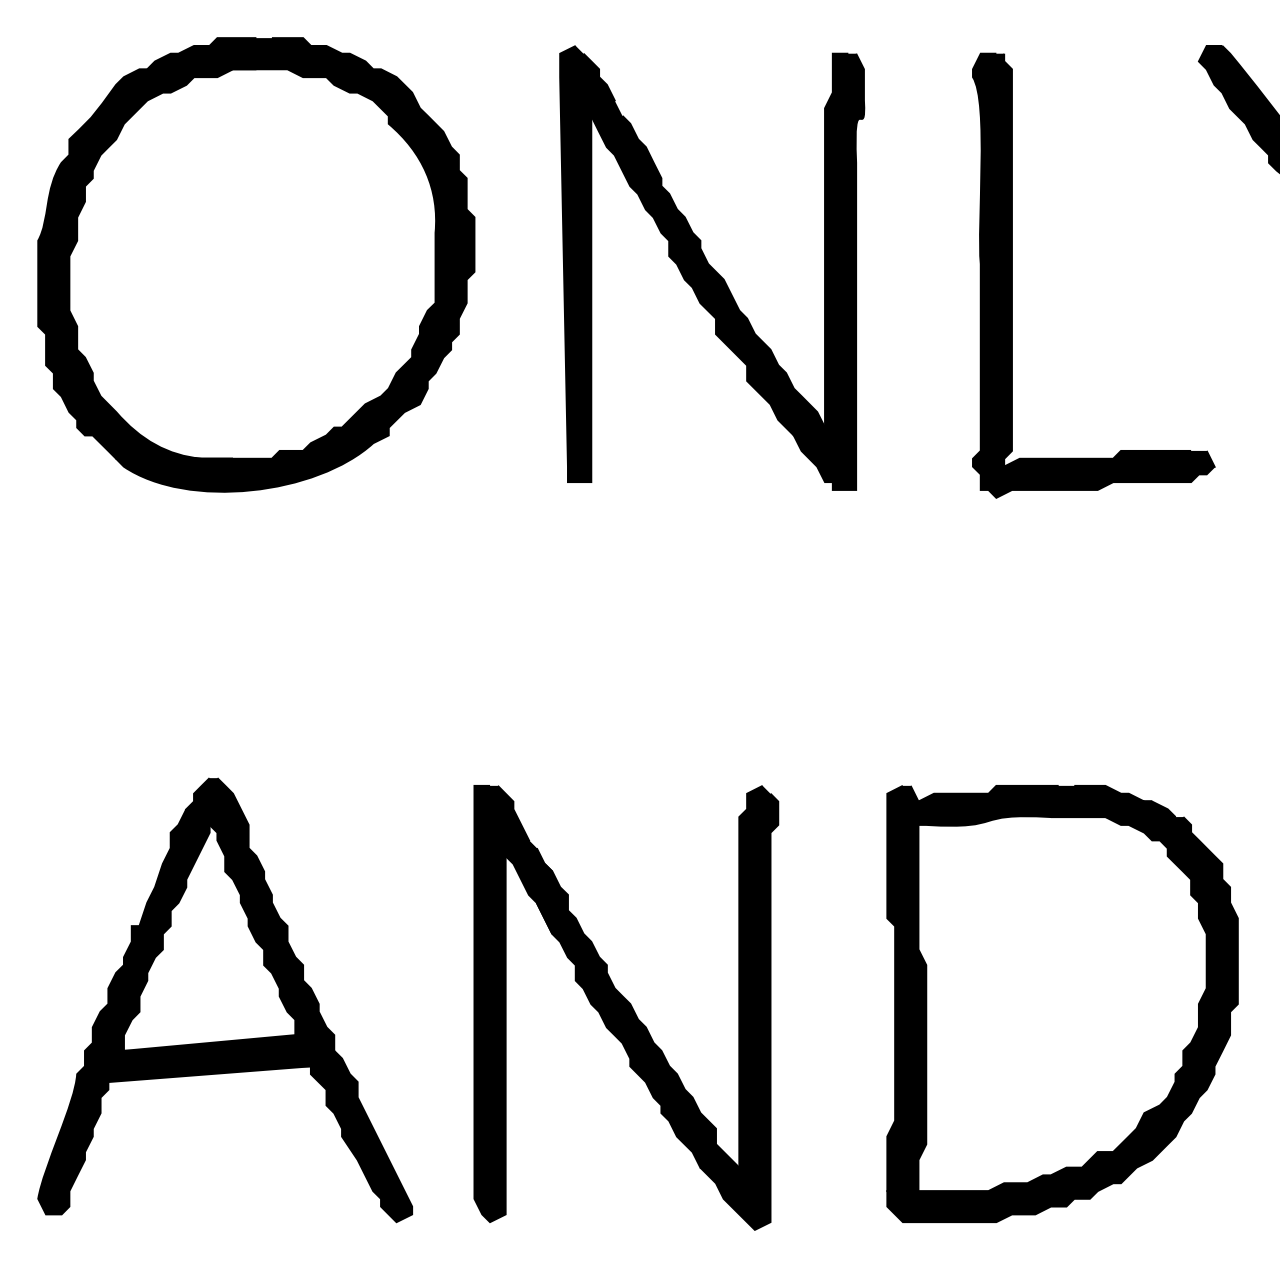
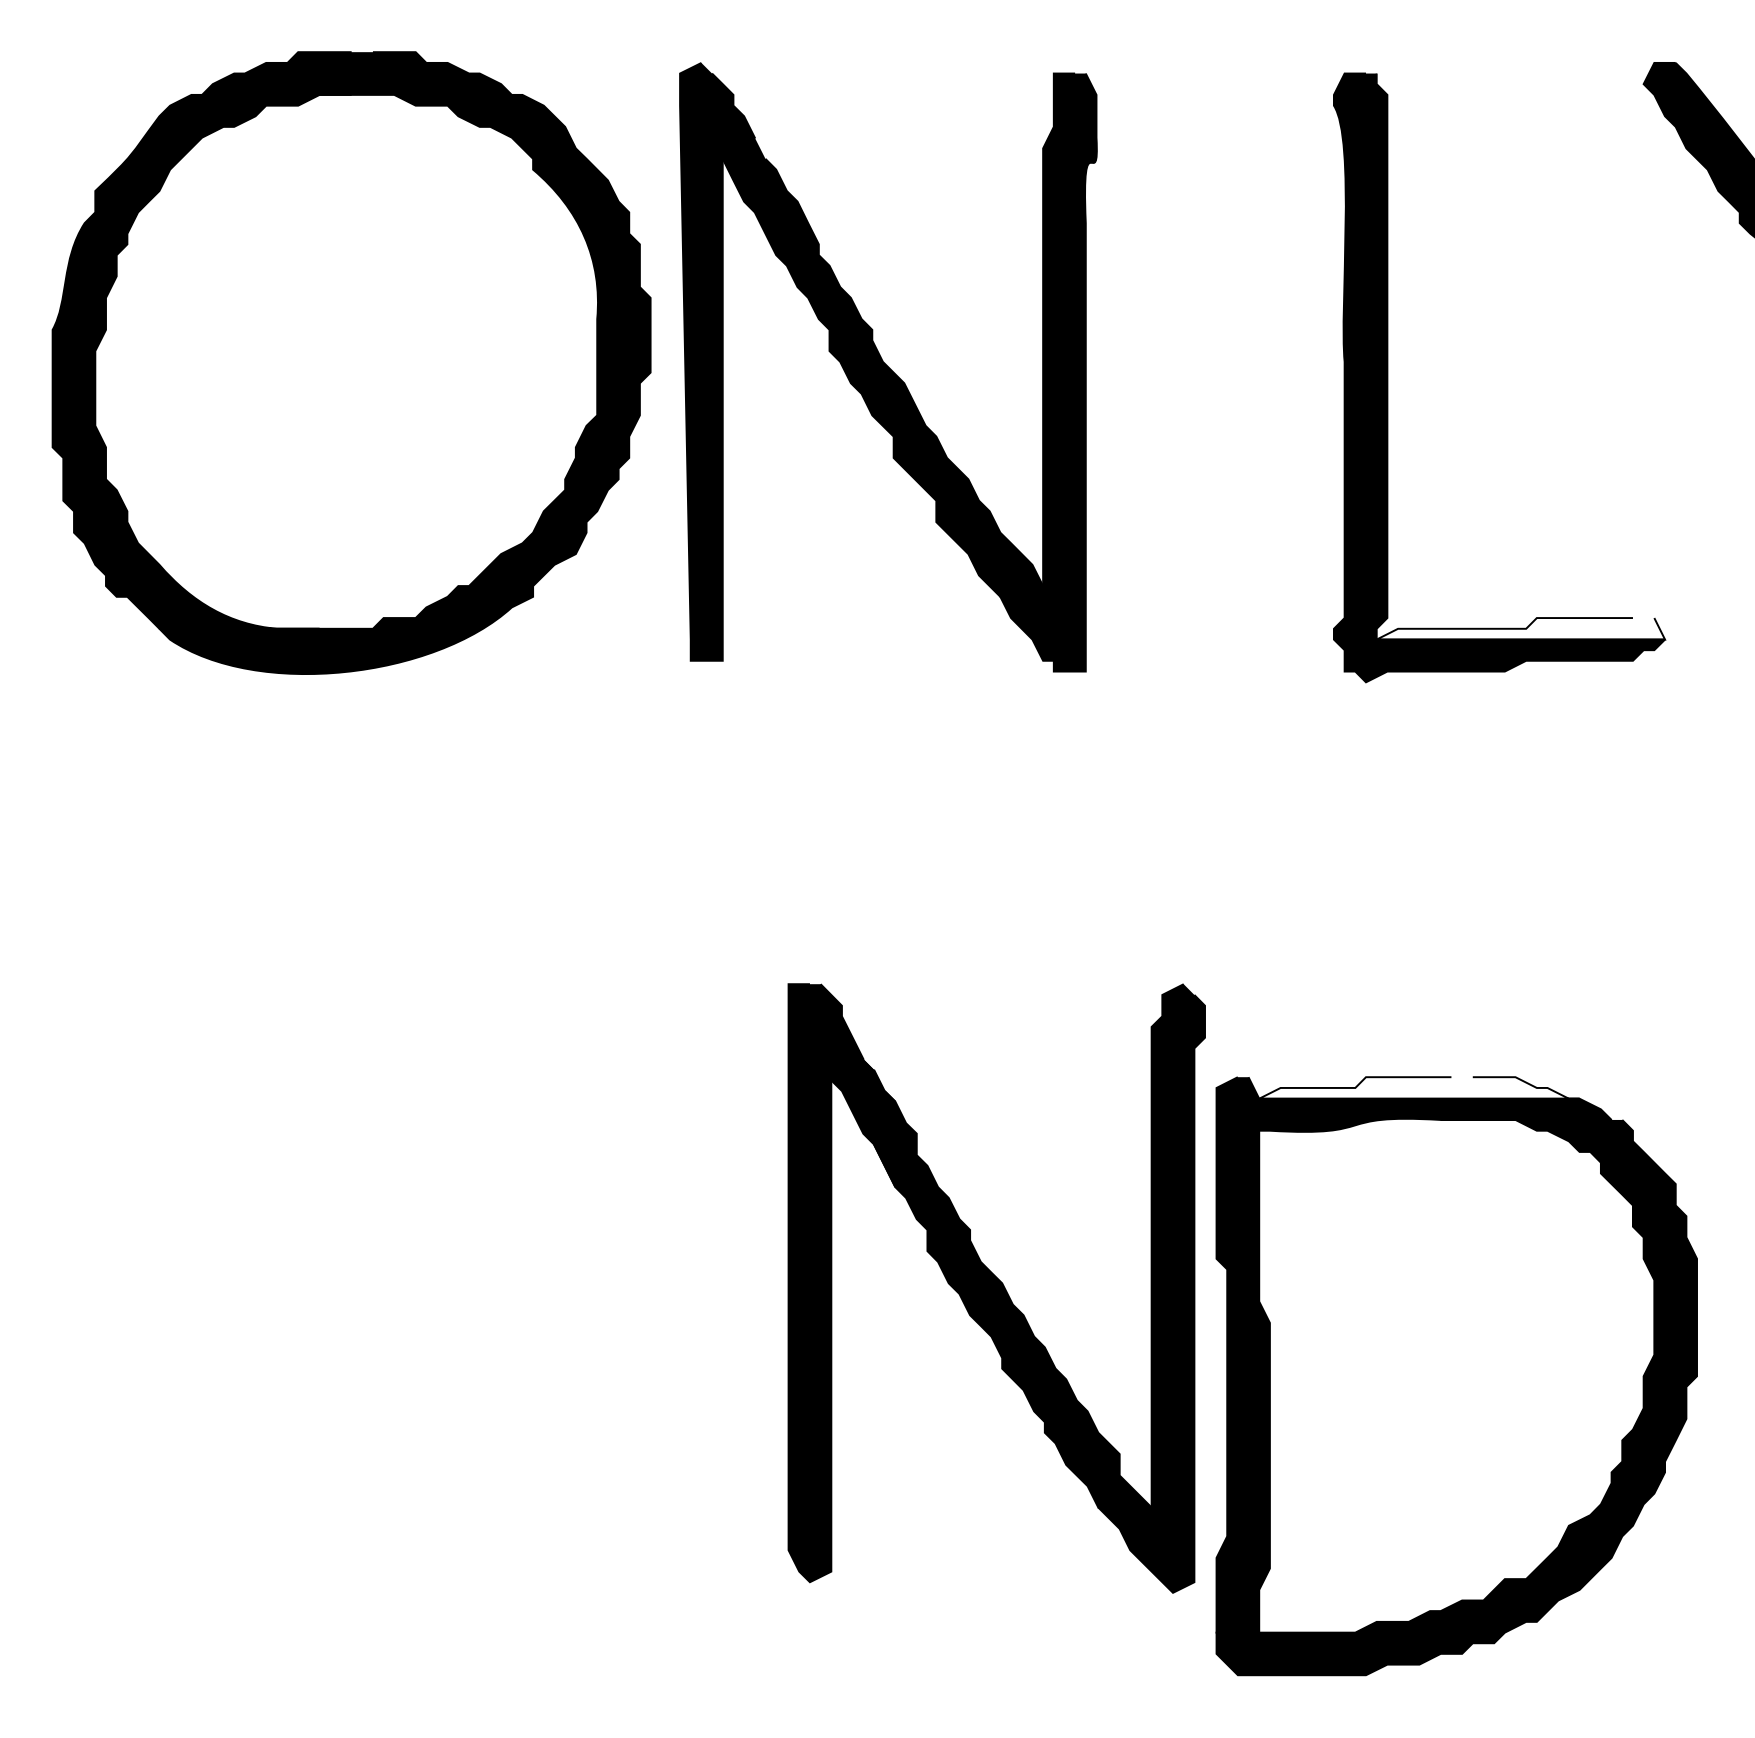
part: (712, 268) -> (888, 367), moved
fill: (1109, 458) -> (1520, 628), removed
fill: (1035, 793) -> (1419, 1087), removed
part: (224, 1000) -> (308, 1371), removed
part: (626, 1007) -> (996, 1288), moved

